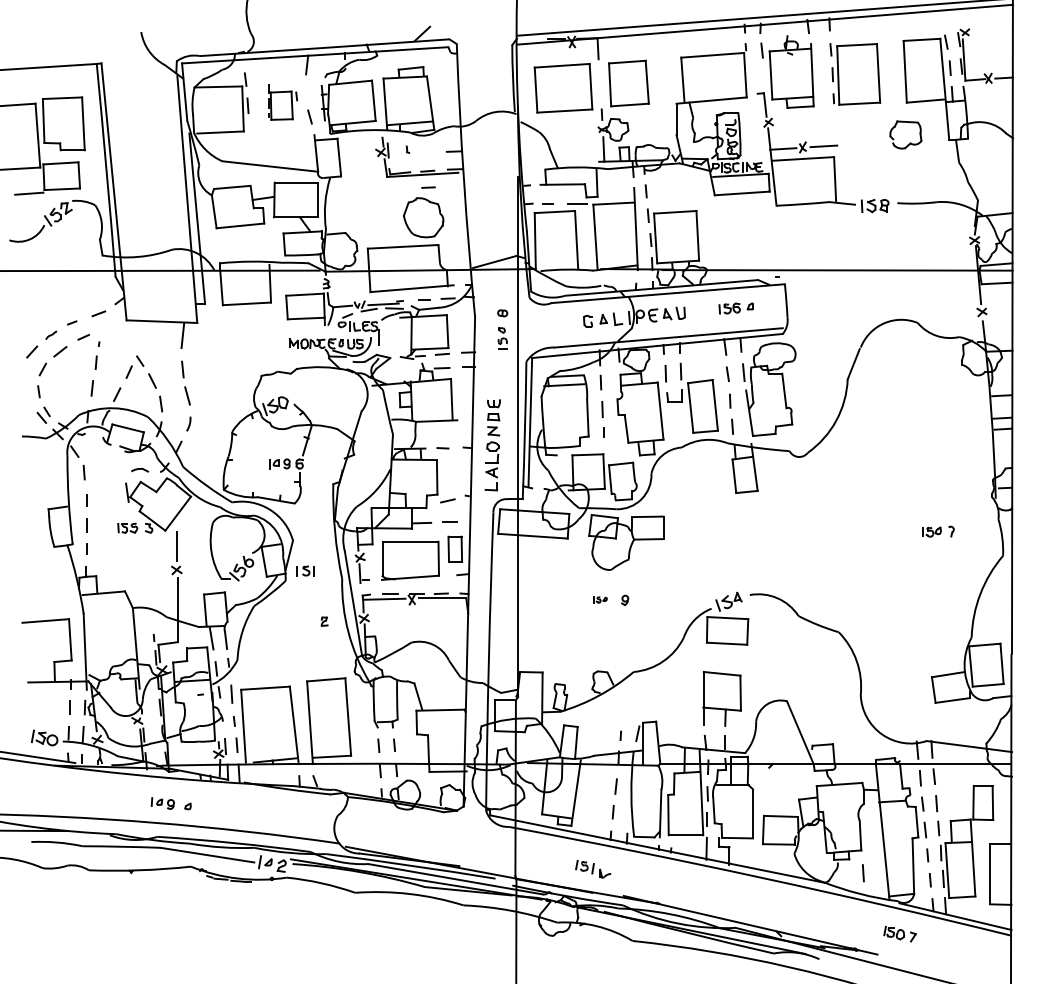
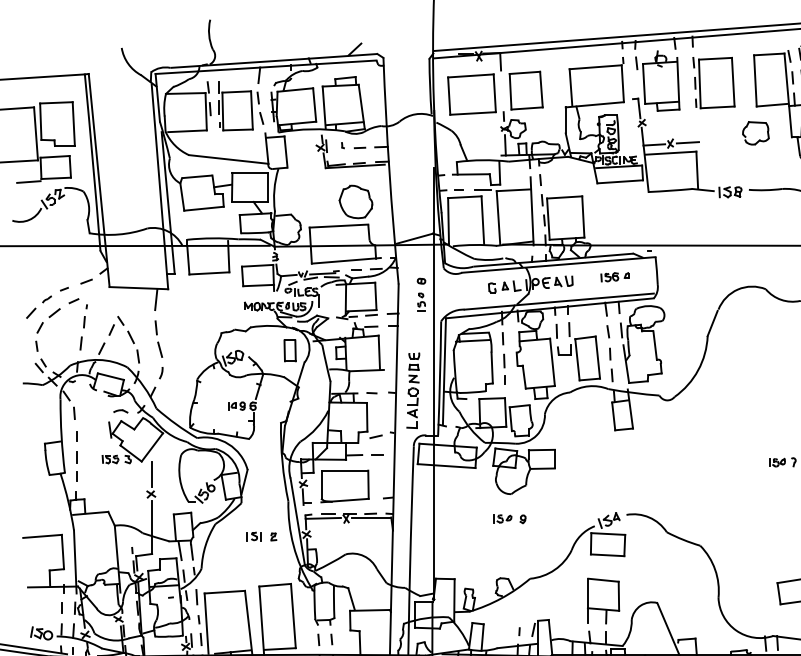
part: (282, 102) -> (238, 106), size x1.67
line: (428, 187) -> (359, 147), moved
part: (454, 548) -> (289, 350), moved
part: (305, 570) -> (253, 536), moved
part: (600, 599) -> (502, 518), size x1.67

